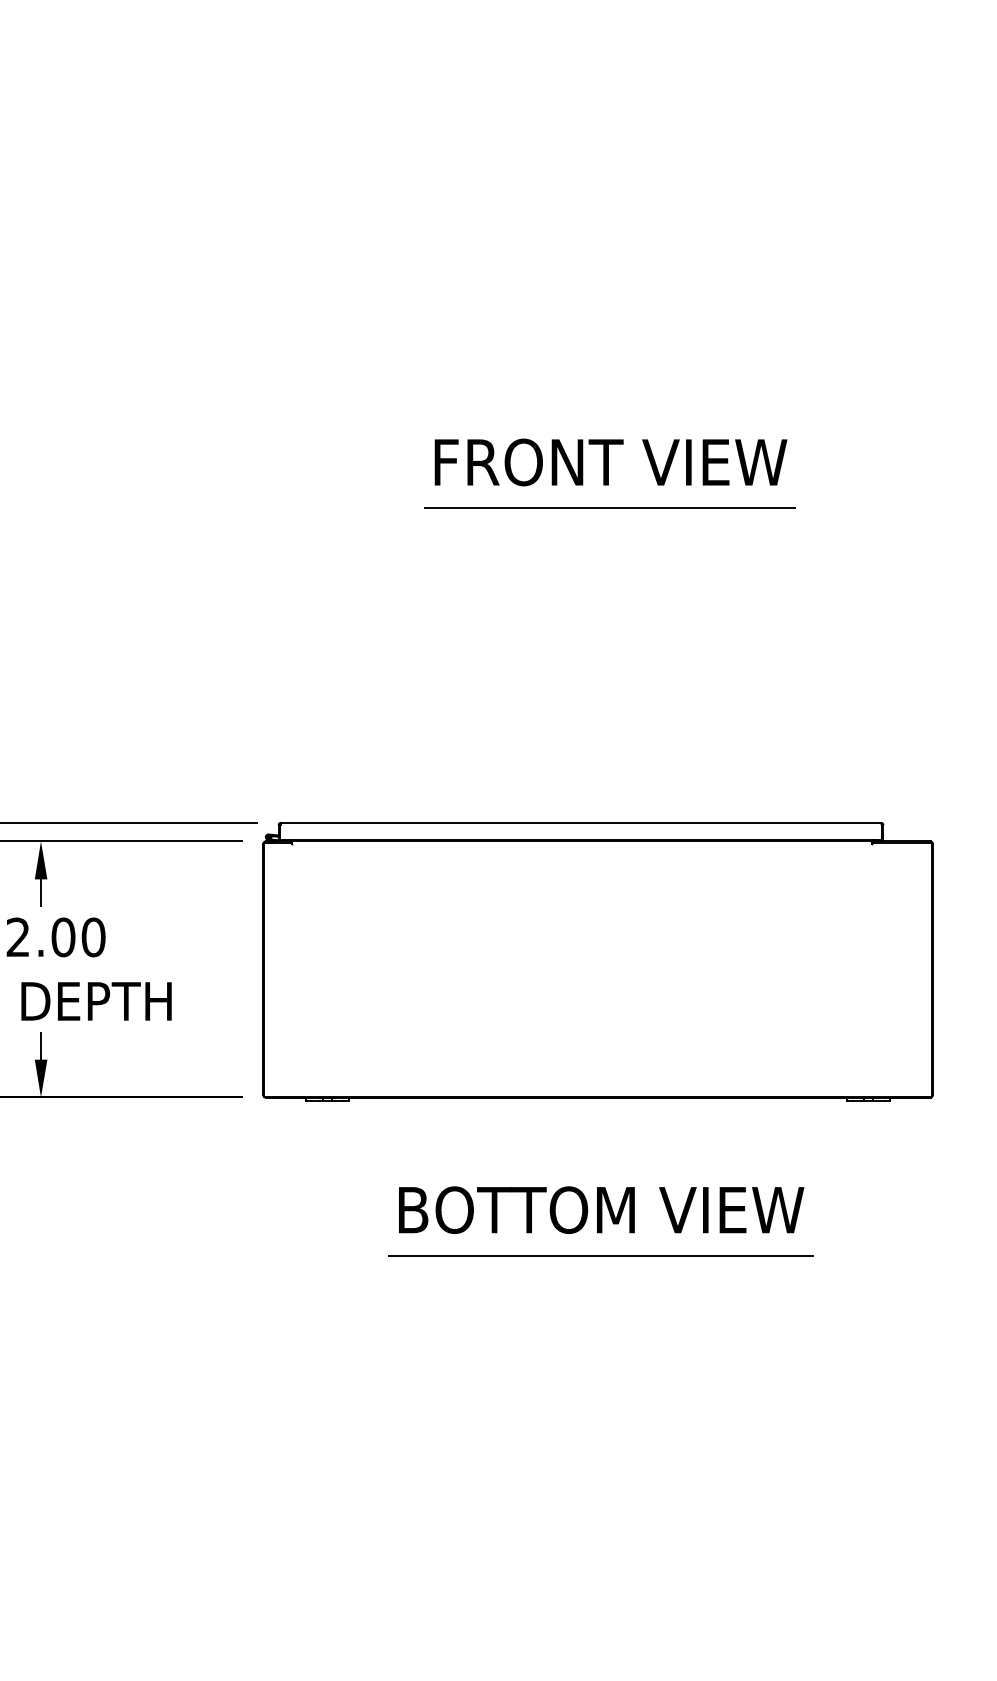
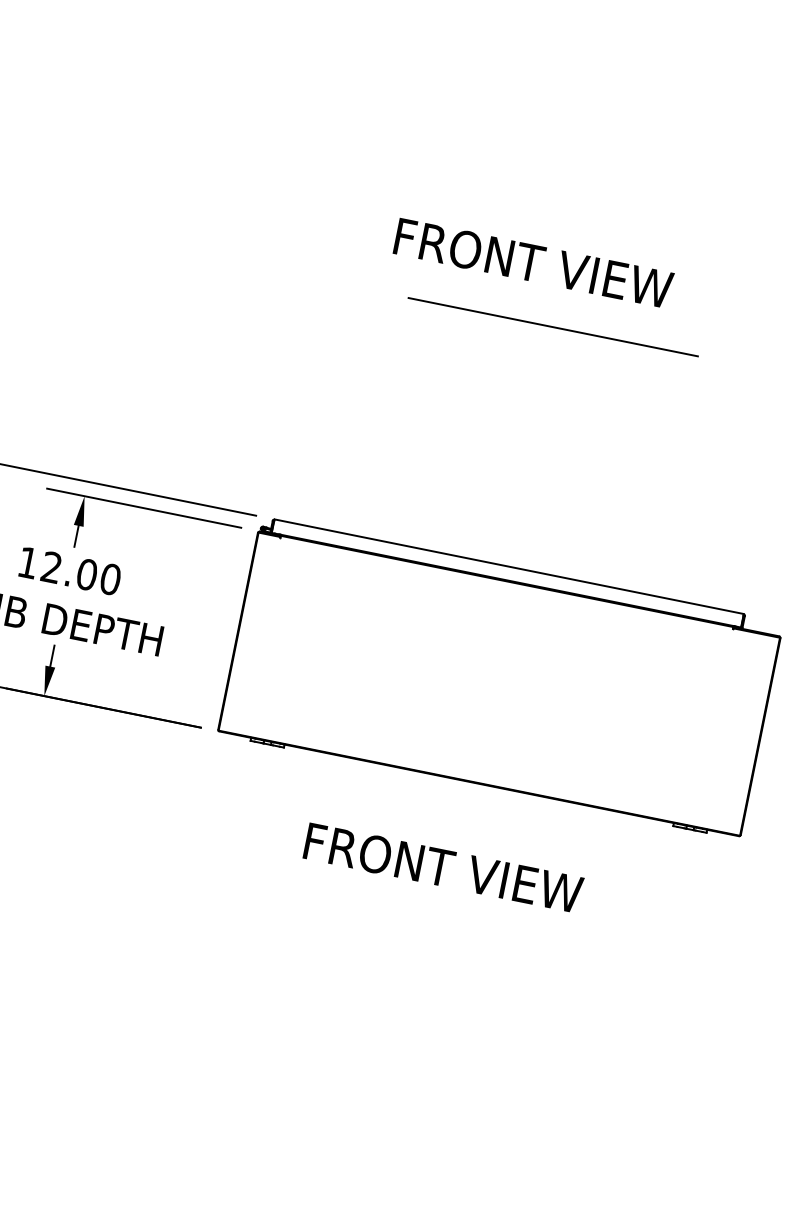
text: (610, 462) -> (533, 263), moved
line: (609, 507) -> (553, 326), moved
text: (604, 1209) -> (466, 872), BOTTOM VIEW -> FRONT VIEW
line: (600, 1255) -> (456, 907), removed

